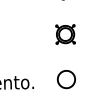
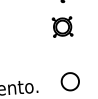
part: (65, 34) -> (62, 27), moved

